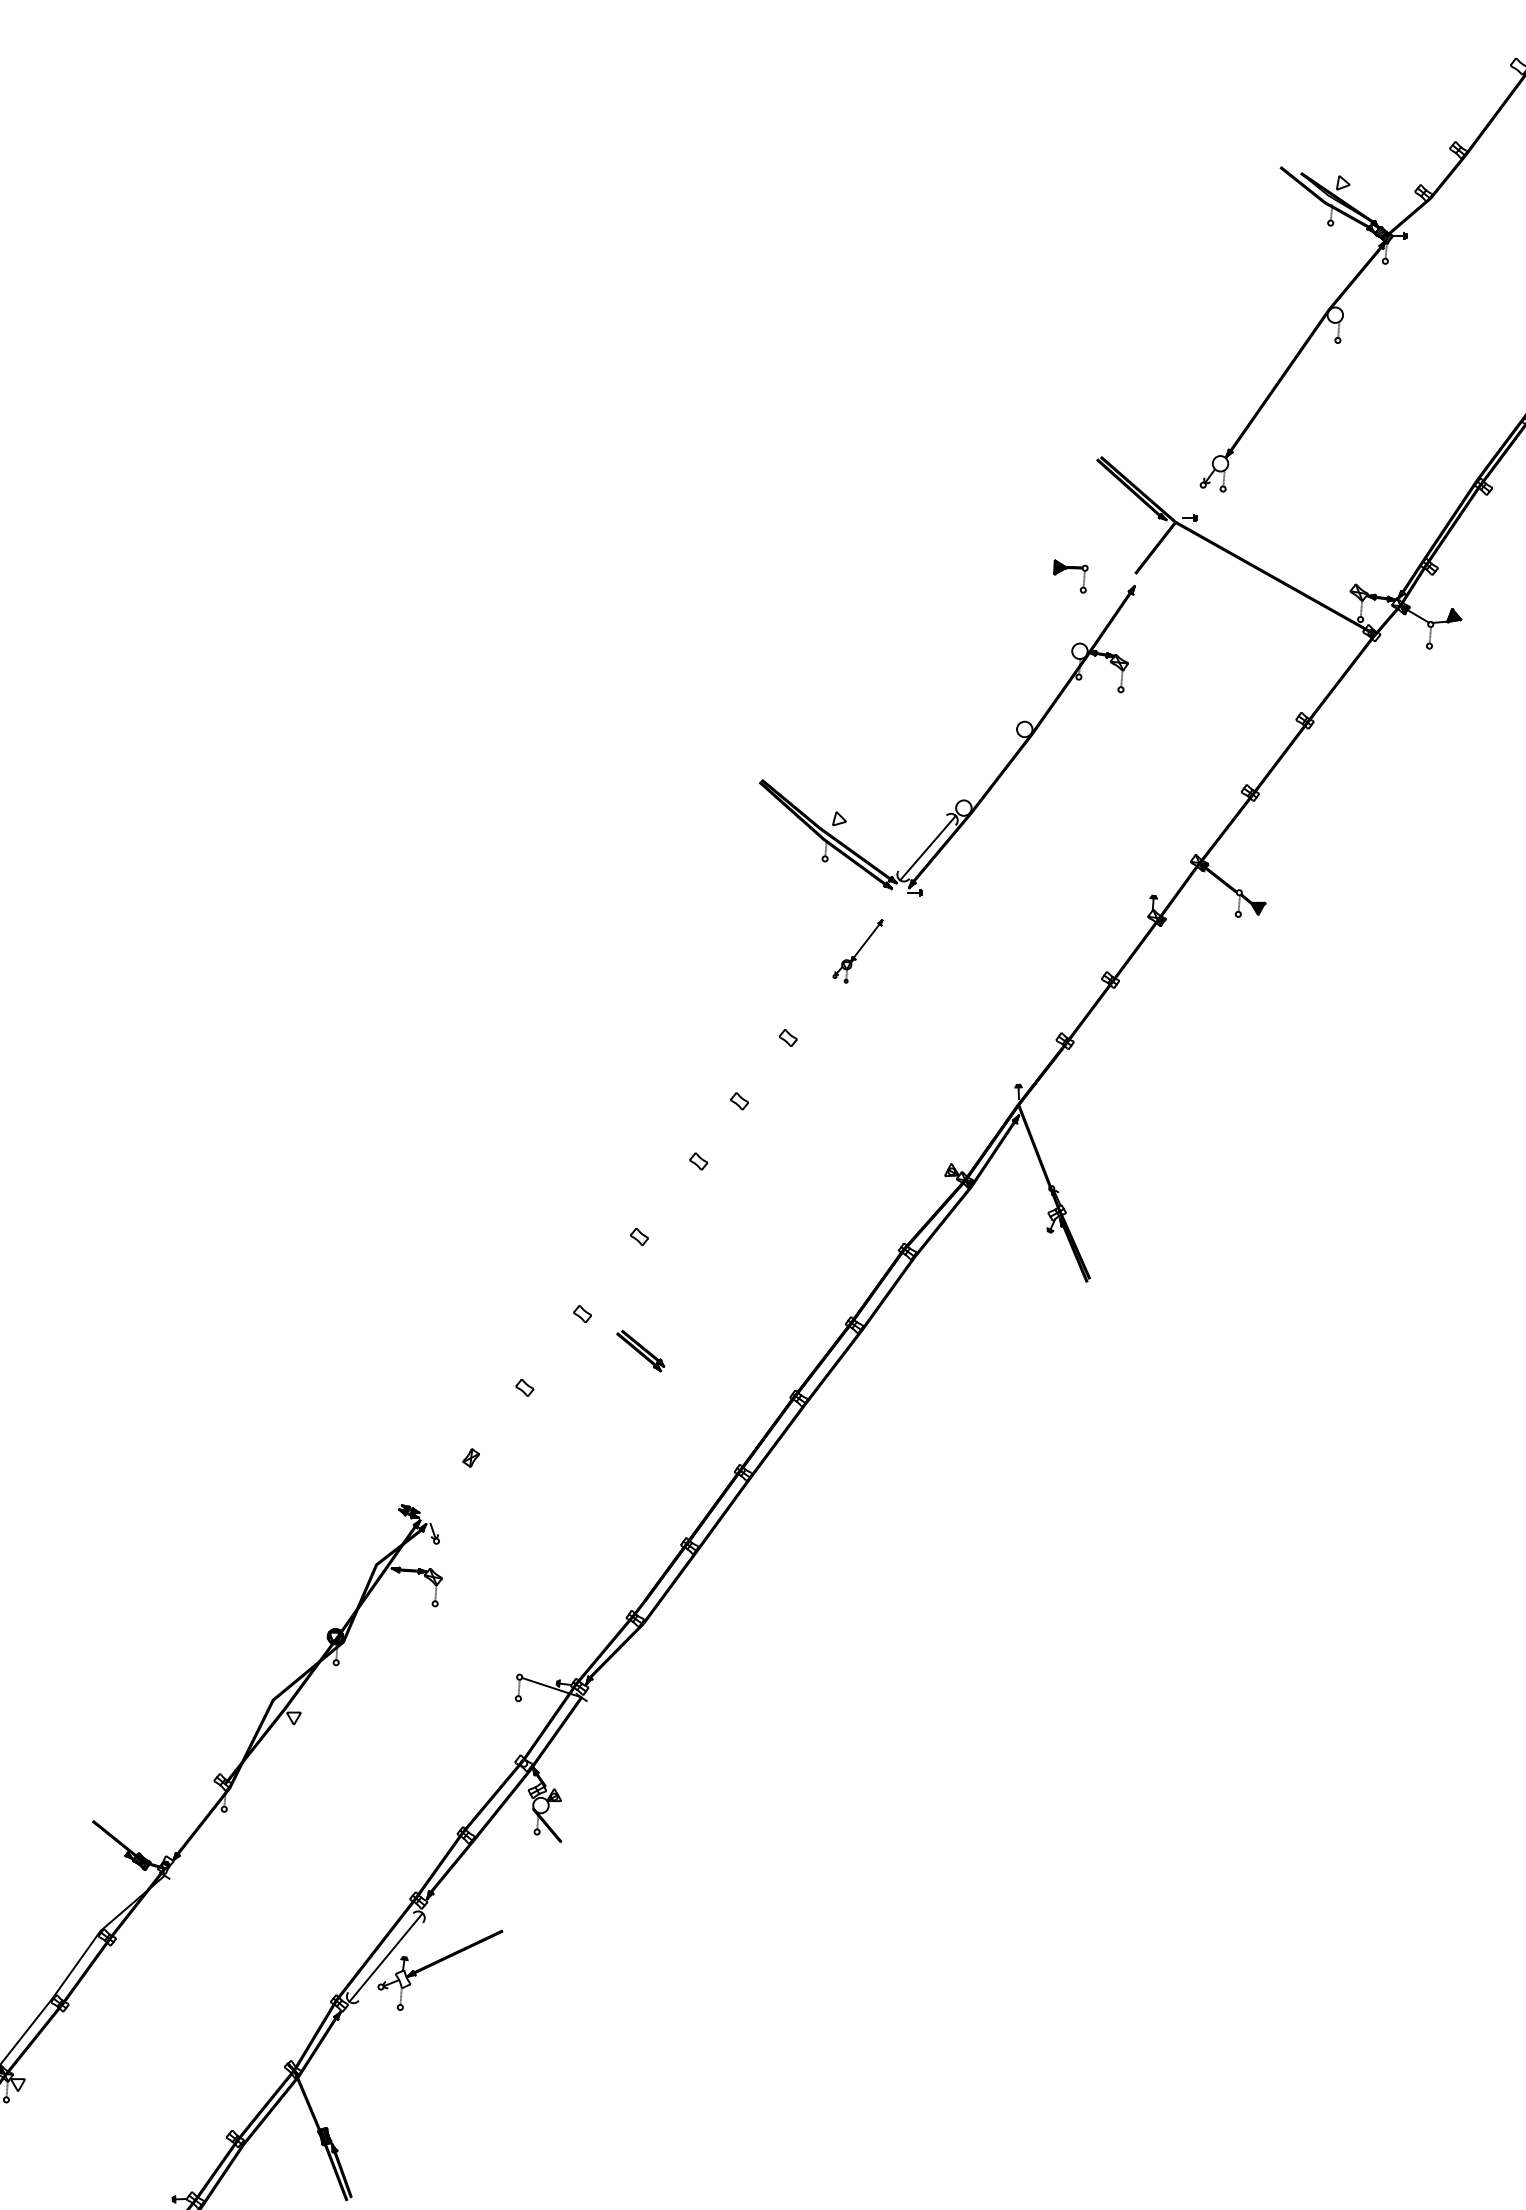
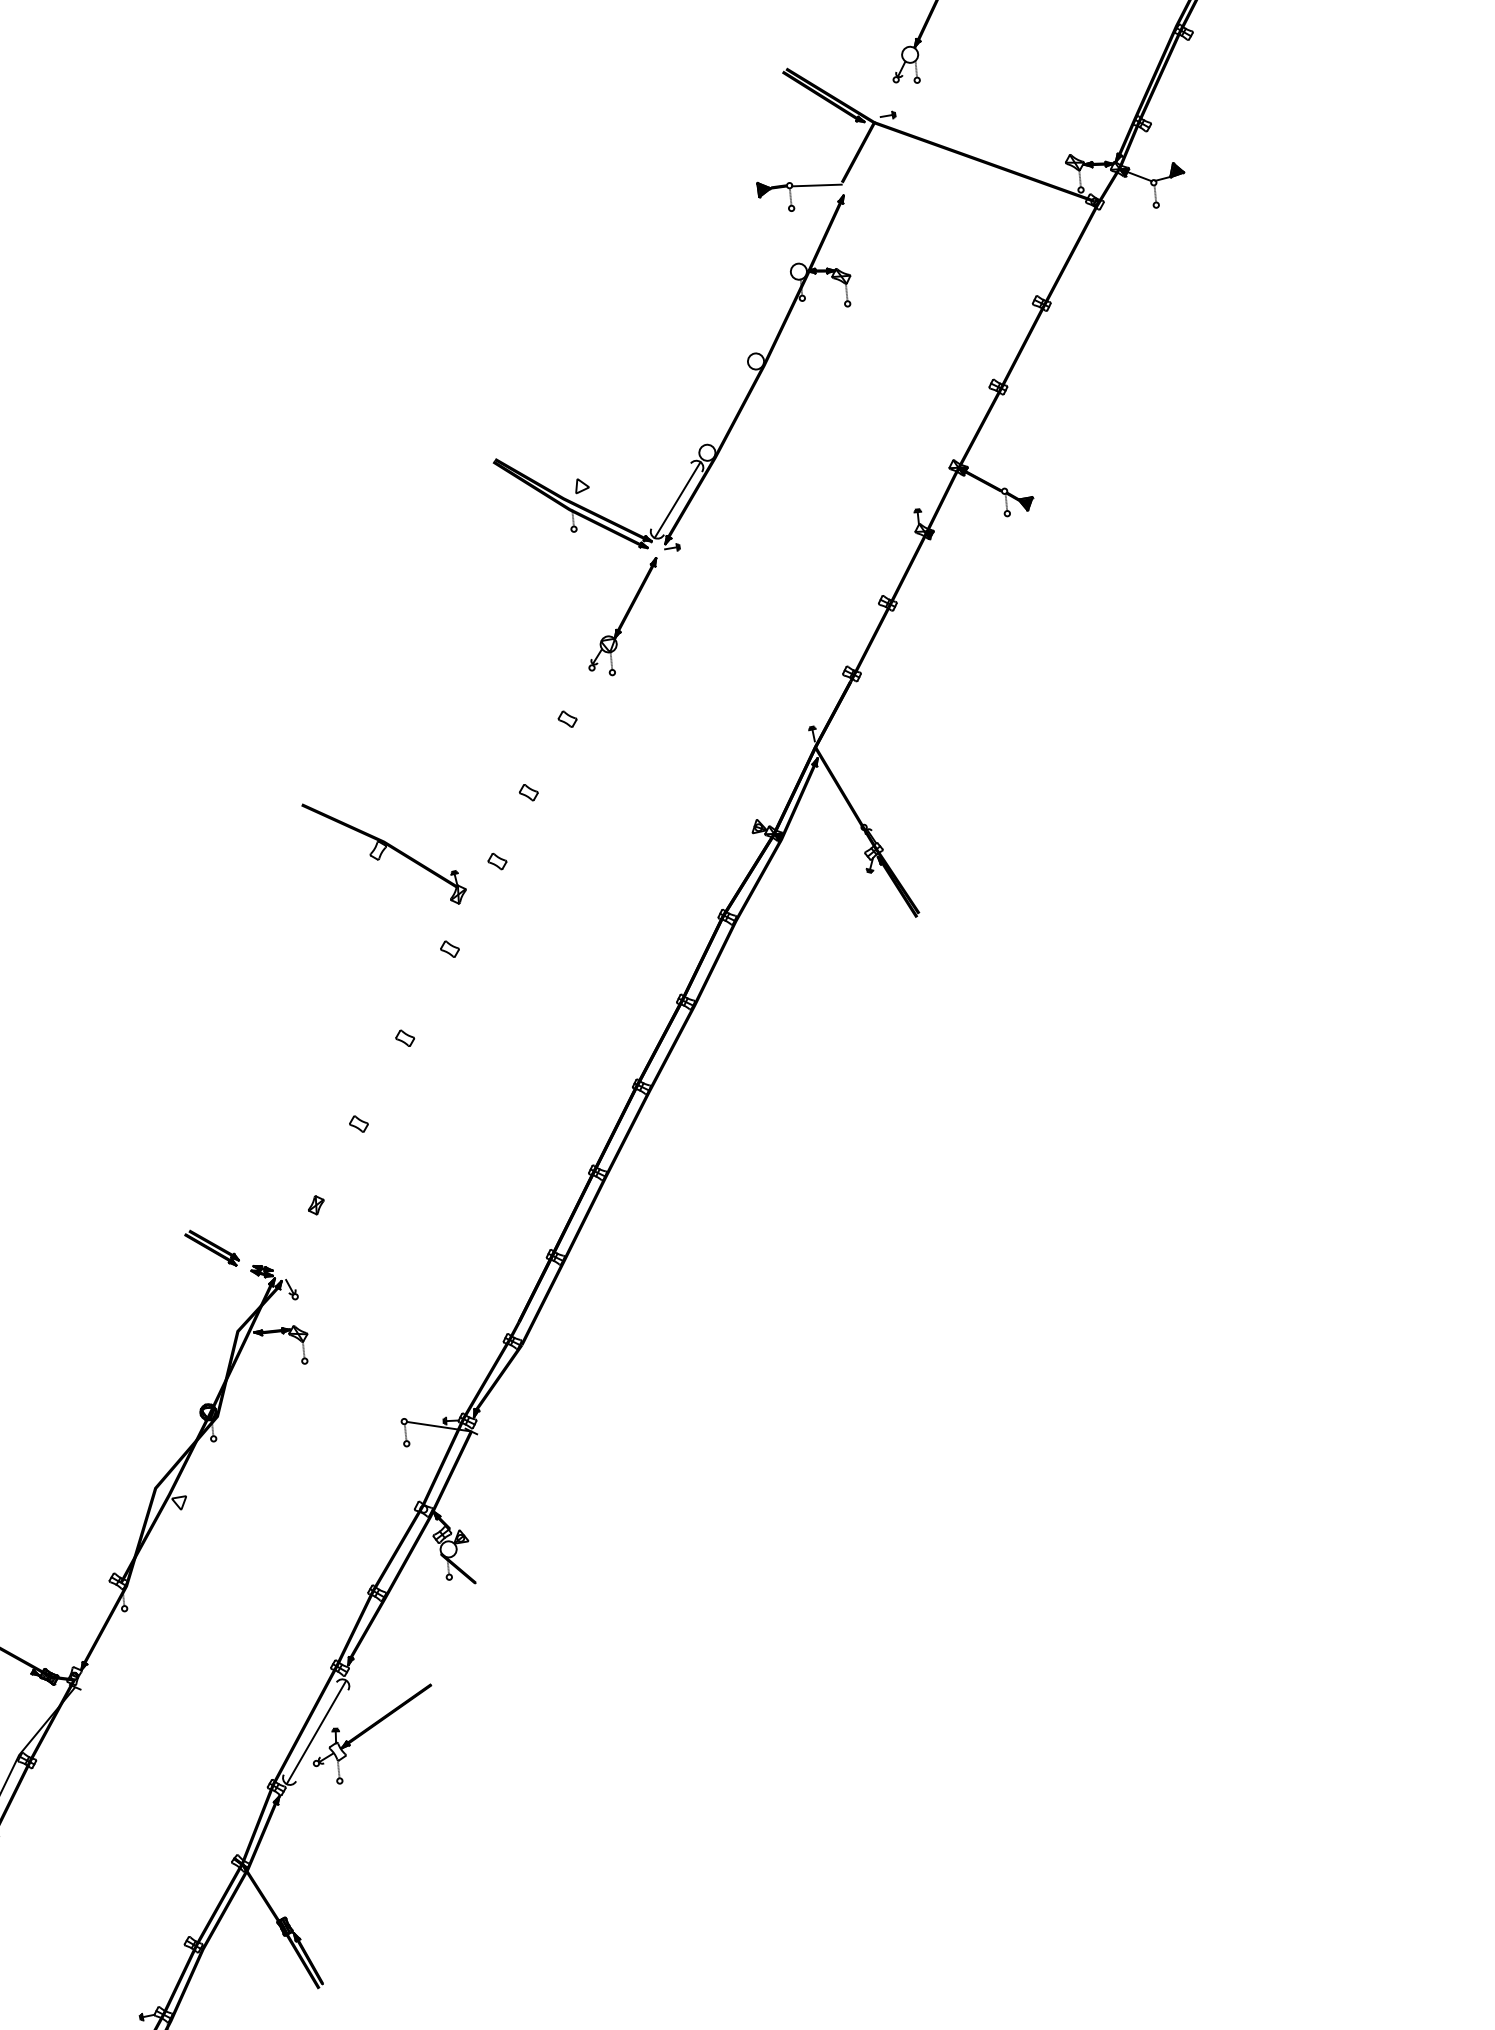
line: (1110, 572) -> (816, 185), added
part: (857, 951) -> (623, 618), size x1.67
part: (592, 1135) -> (384, 853), added
part: (640, 1350) -> (211, 1247), moved

